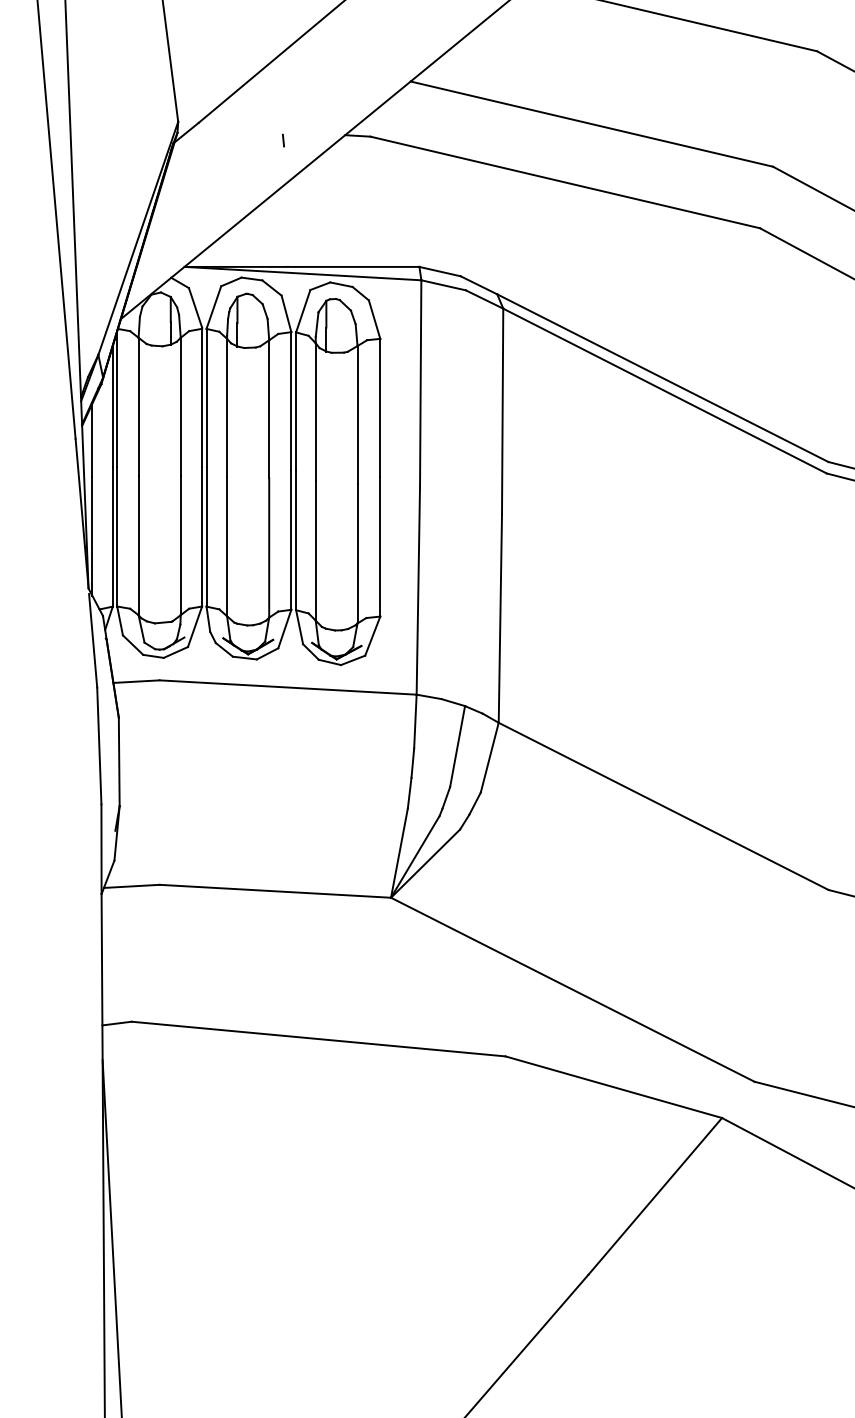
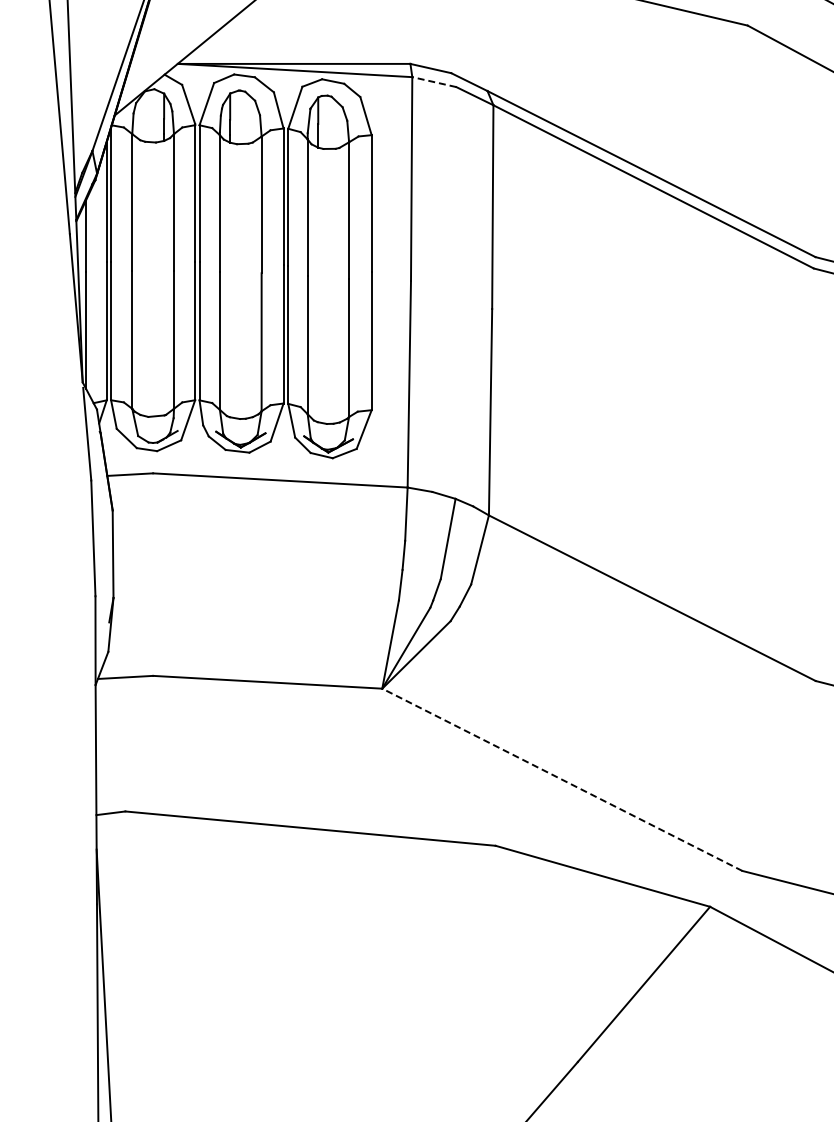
line: (443, 285) -> (434, 82), solid -> dashed
line: (572, 989) -> (562, 779), solid -> dashed

